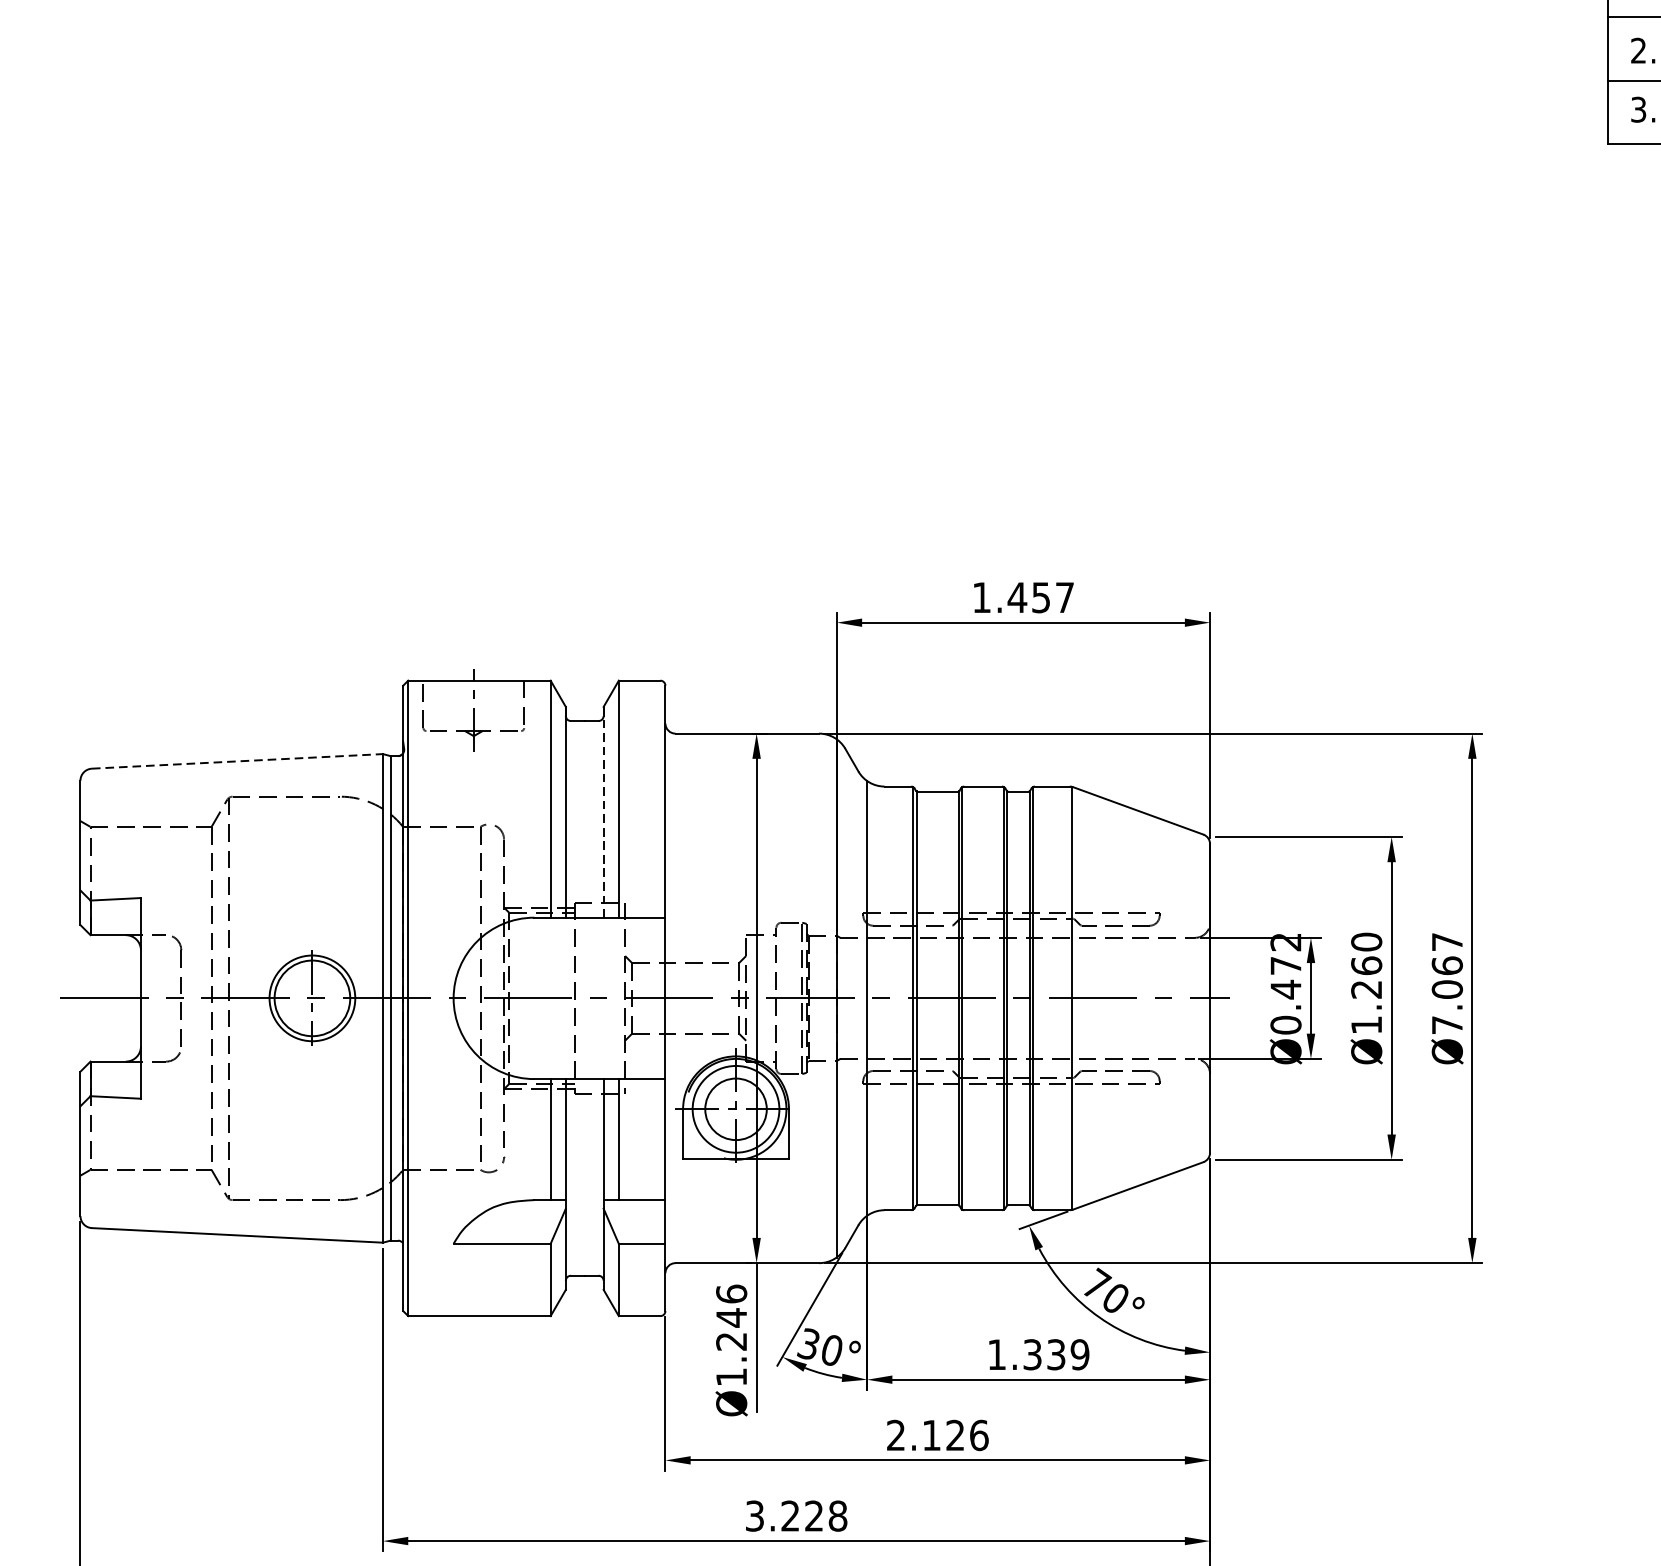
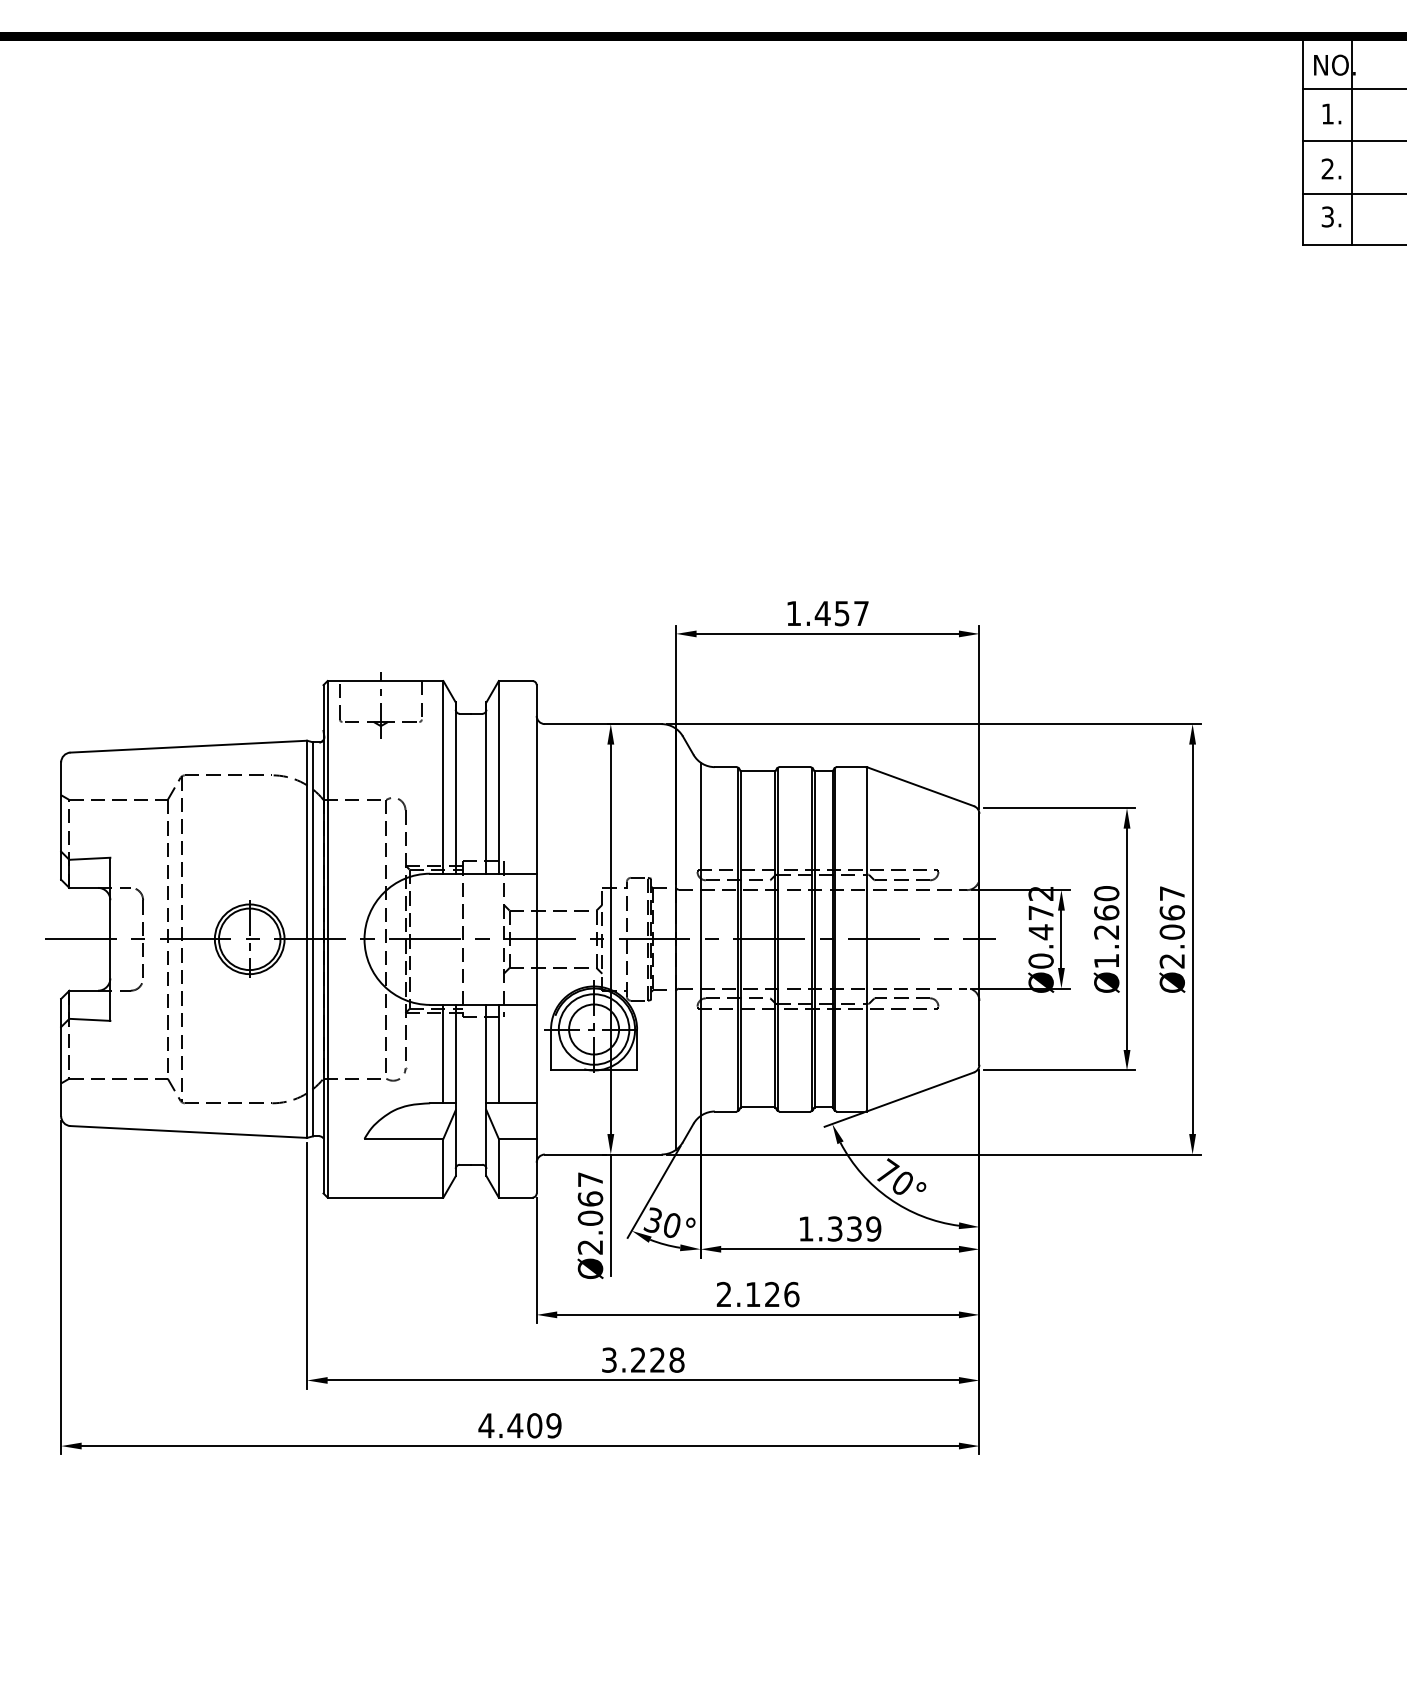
line: (238, 761) -> (189, 746), dashed -> solid
line: (603, 812) -> (486, 788), dashed -> solid
text: (1446, 1025) -> (1171, 961), Ø7.067 -> Ø2.067
text: (731, 1335) -> (590, 1213), Ø1.246 -> Ø2.067

